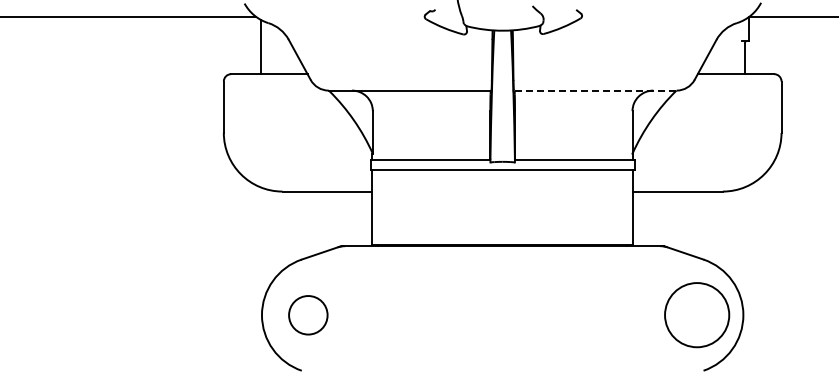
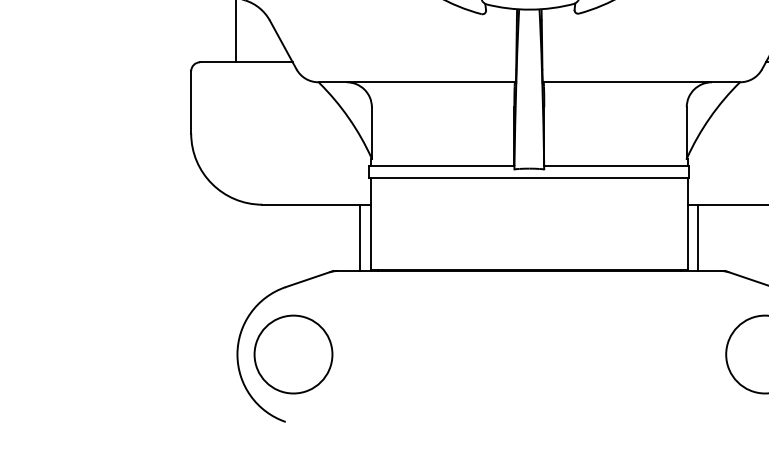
line: (594, 90) -> (640, 82), dashed -> solid
line: (363, 218) -> (360, 237), added
line: (642, 218) -> (698, 237), added
circle: (308, 315) -> (293, 354), size x1.67

